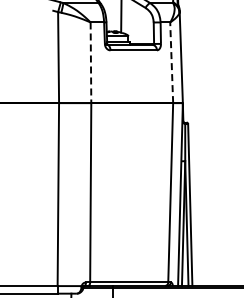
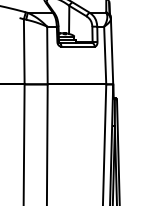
line: (171, 62) -> (105, 55), dashed -> solid
line: (90, 63) -> (47, 56), dashed -> solid

